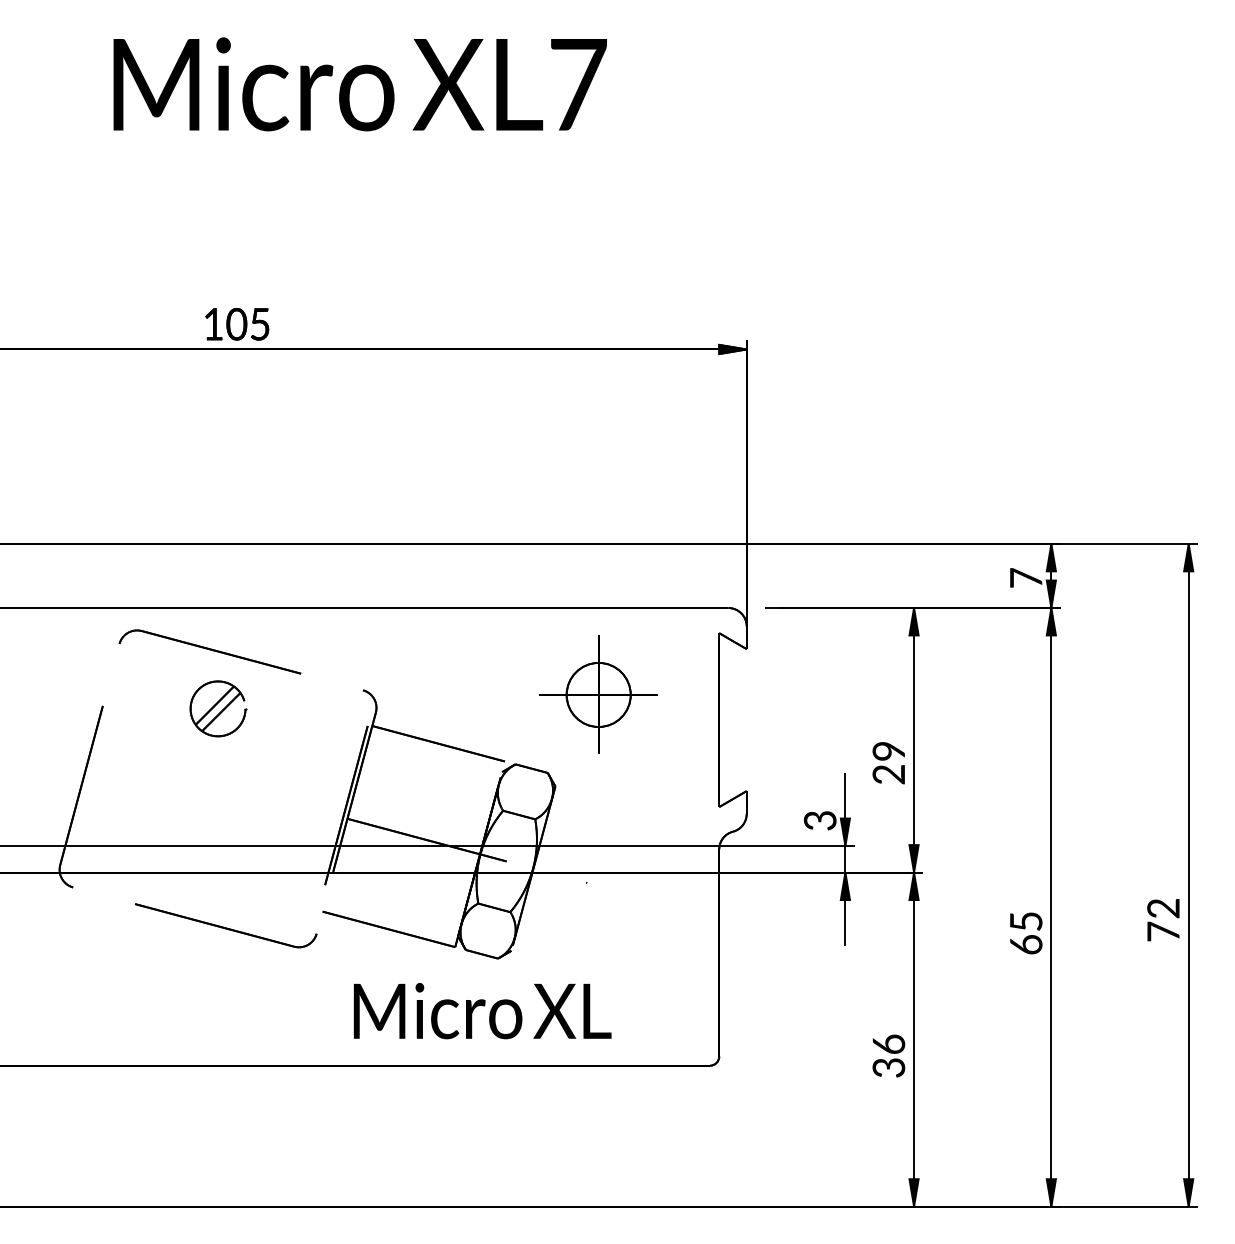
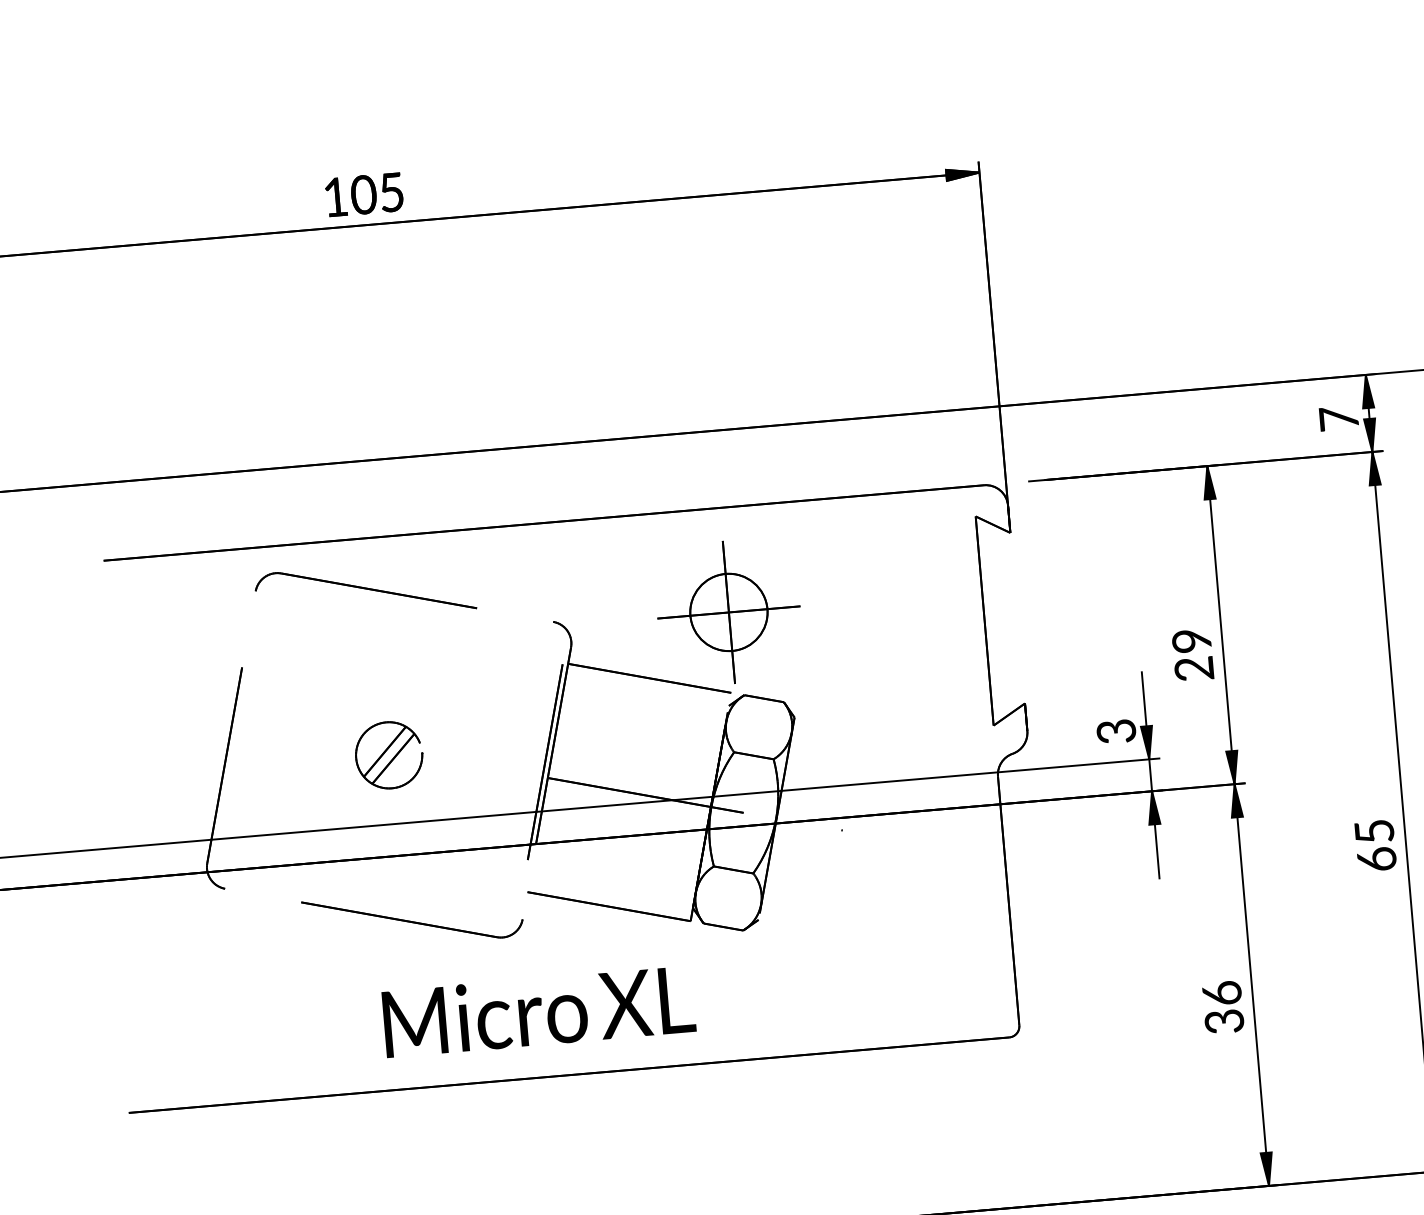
part: (598, 694) -> (728, 611), moved
part: (218, 708) -> (389, 754), moved
text: (482, 1011) -> (538, 1012), moved

